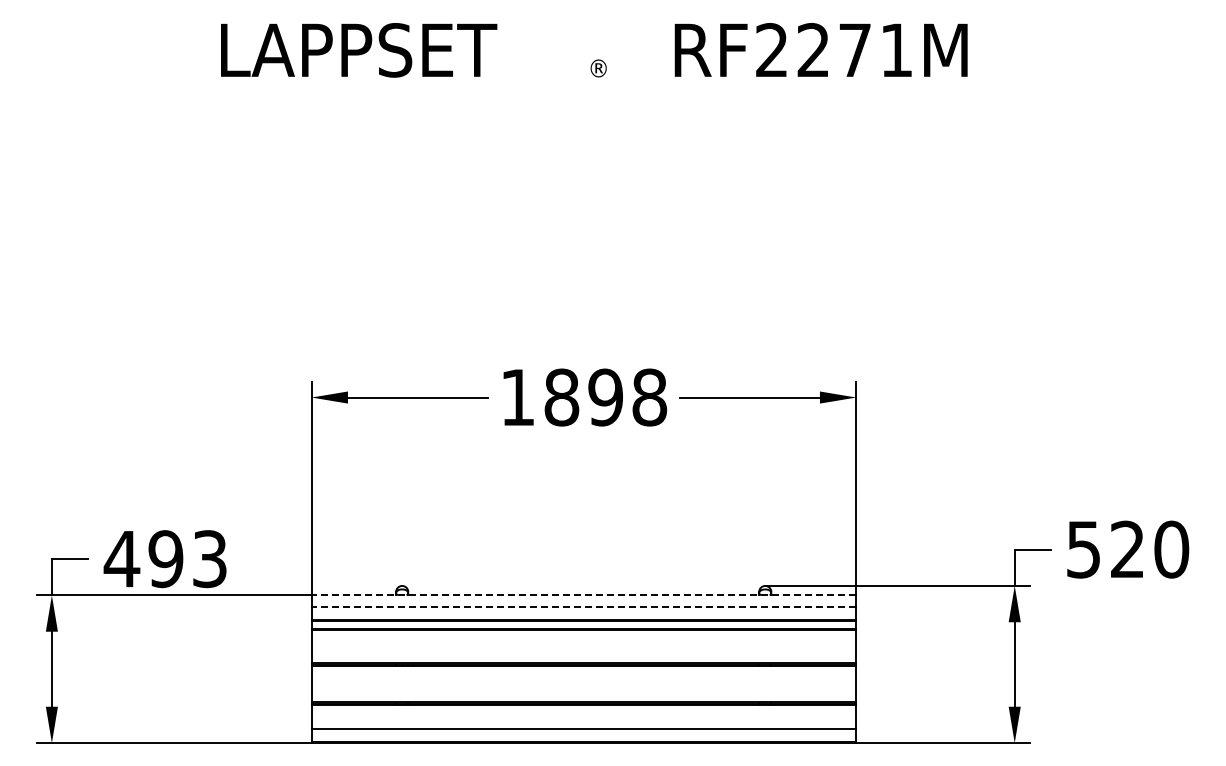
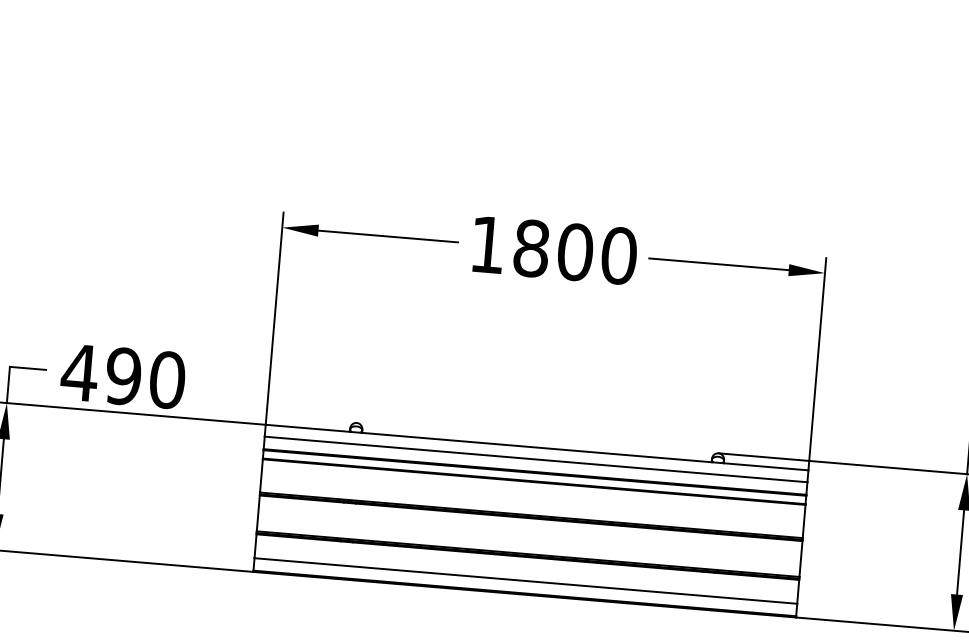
text: (627, 397) -> (597, 254), 1898 -> 1800
text: (209, 559) -> (166, 380), 493 -> 490
line: (583, 595) -> (536, 447), dashed -> solid
line: (583, 607) -> (535, 459), dashed -> solid

